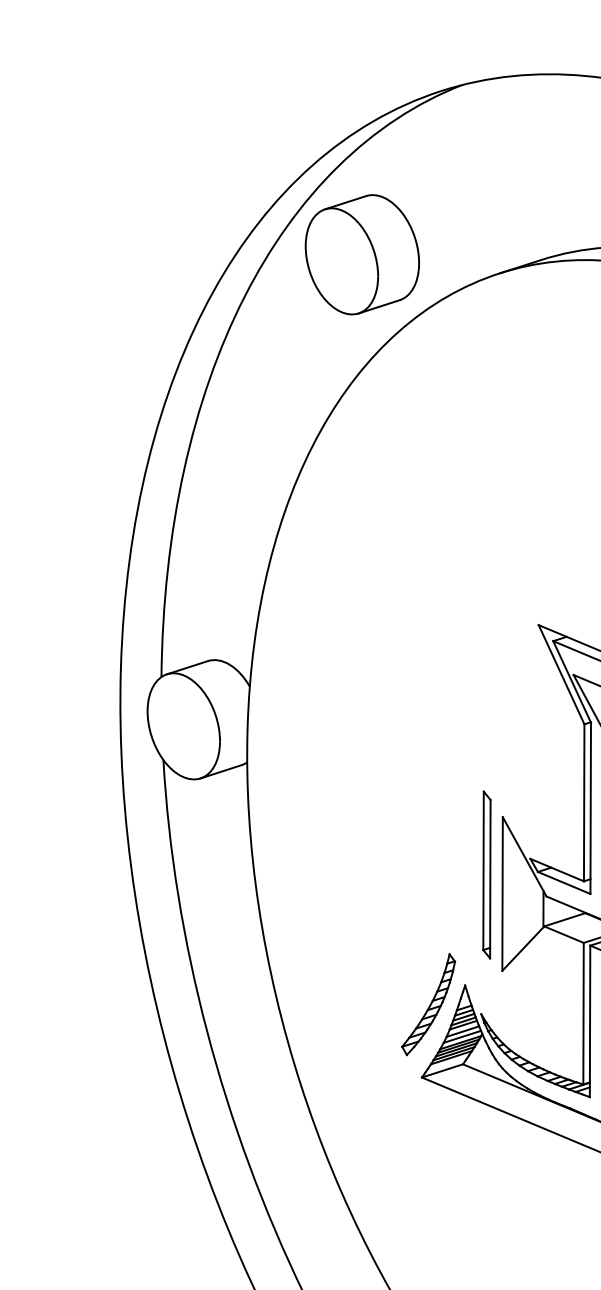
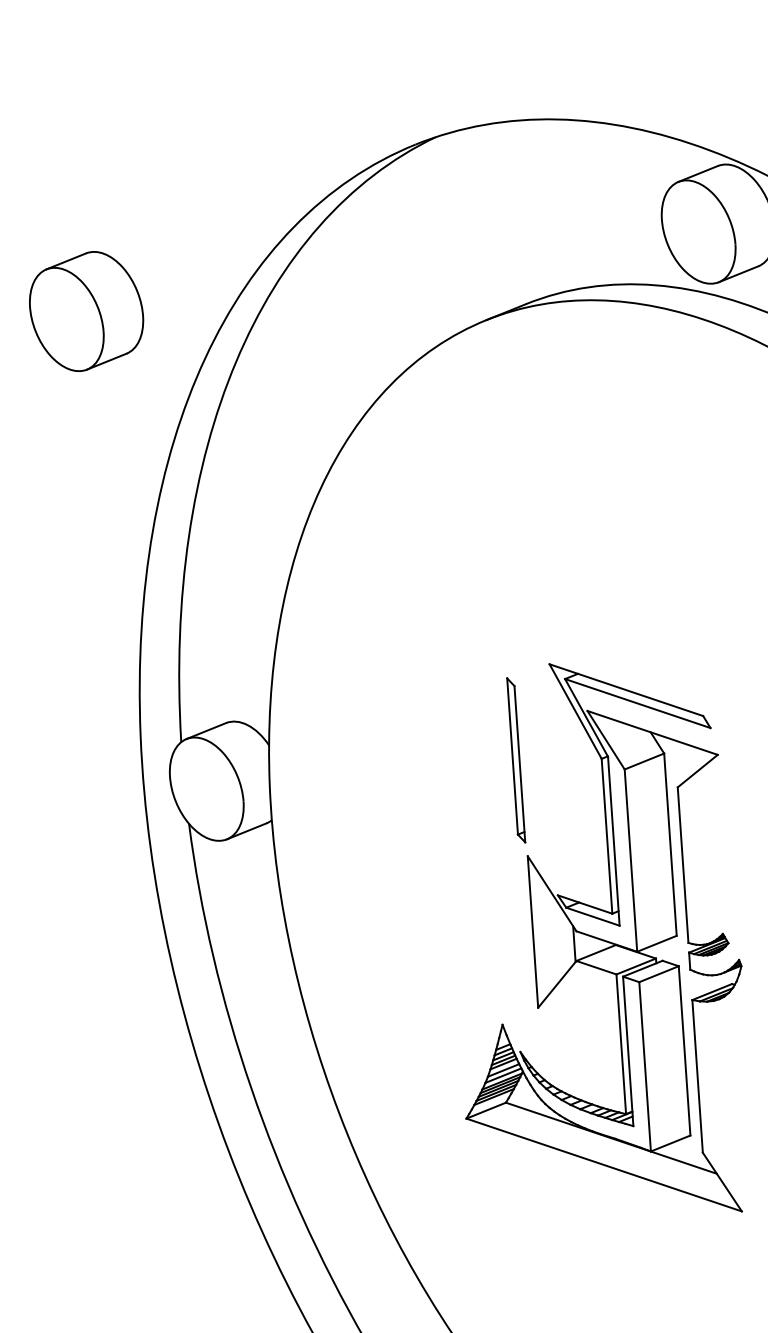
part: (362, 254) -> (86, 311), moved
part: (487, 875) -> (516, 760), moved
part: (428, 1004) -> (467, 1046), removed

